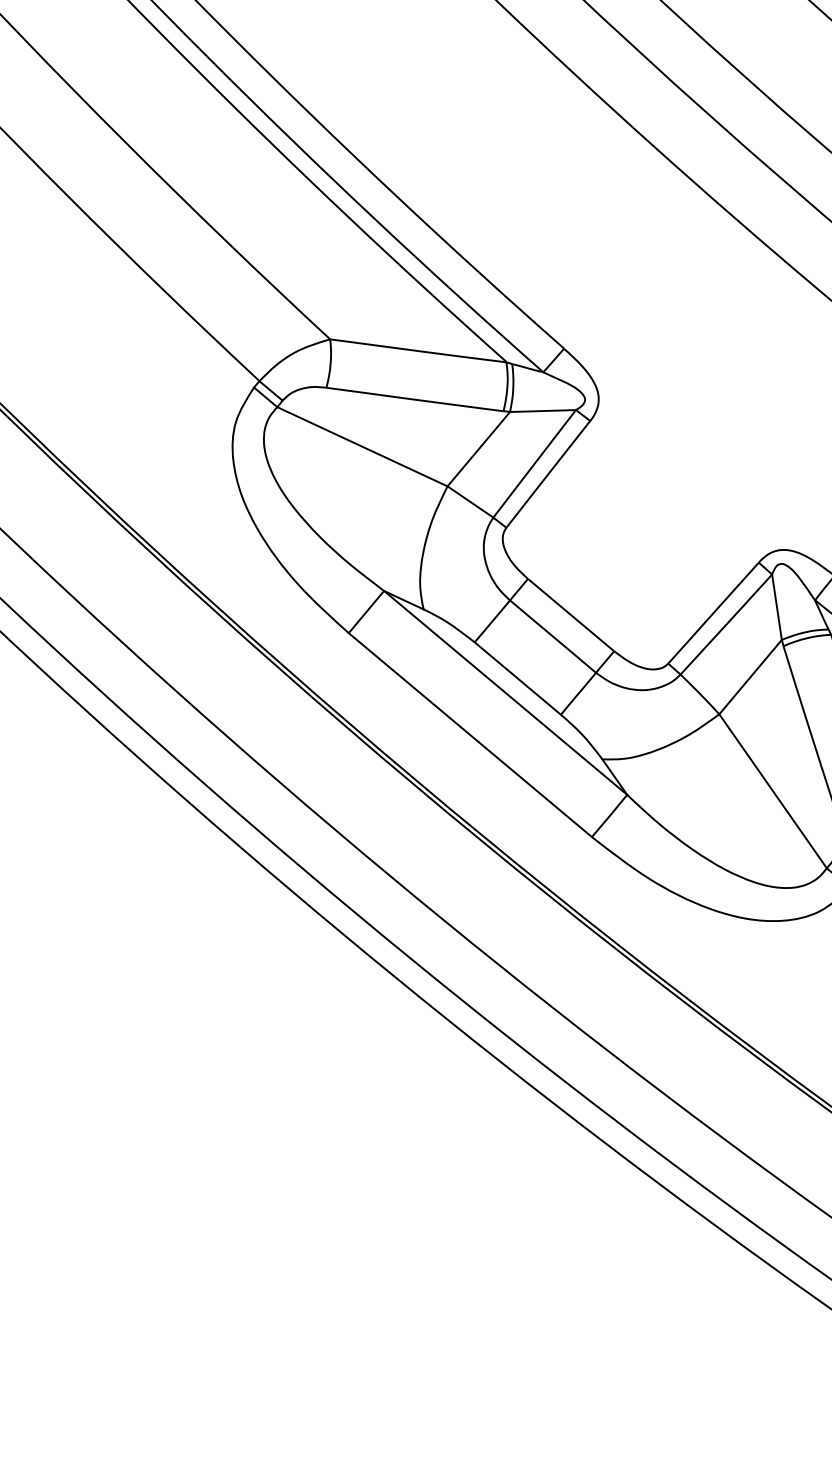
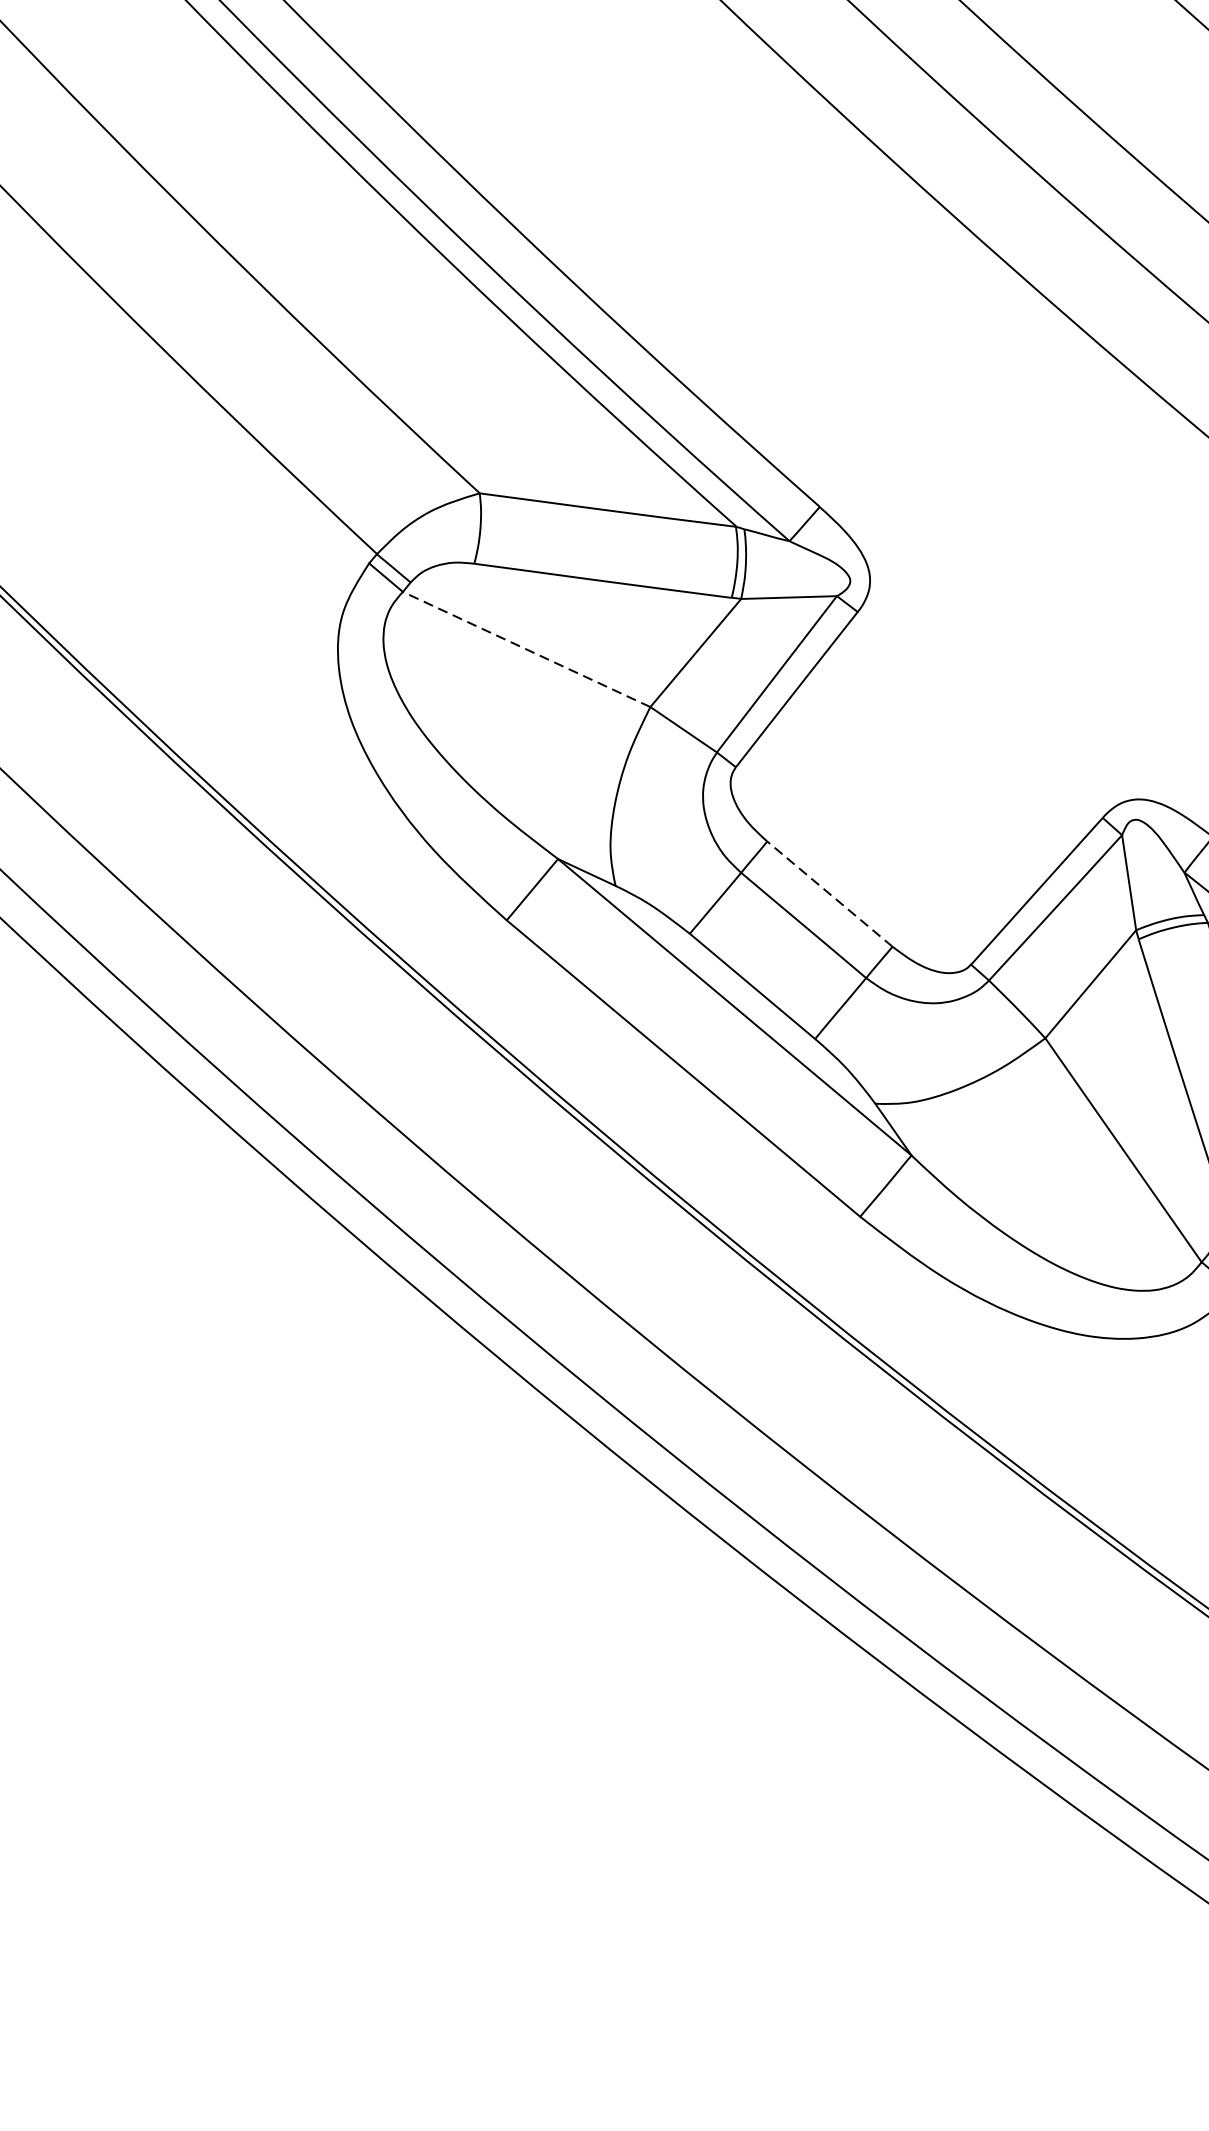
line: (362, 446) -> (526, 649), solid -> dashed
line: (570, 614) -> (829, 893), solid -> dashed

